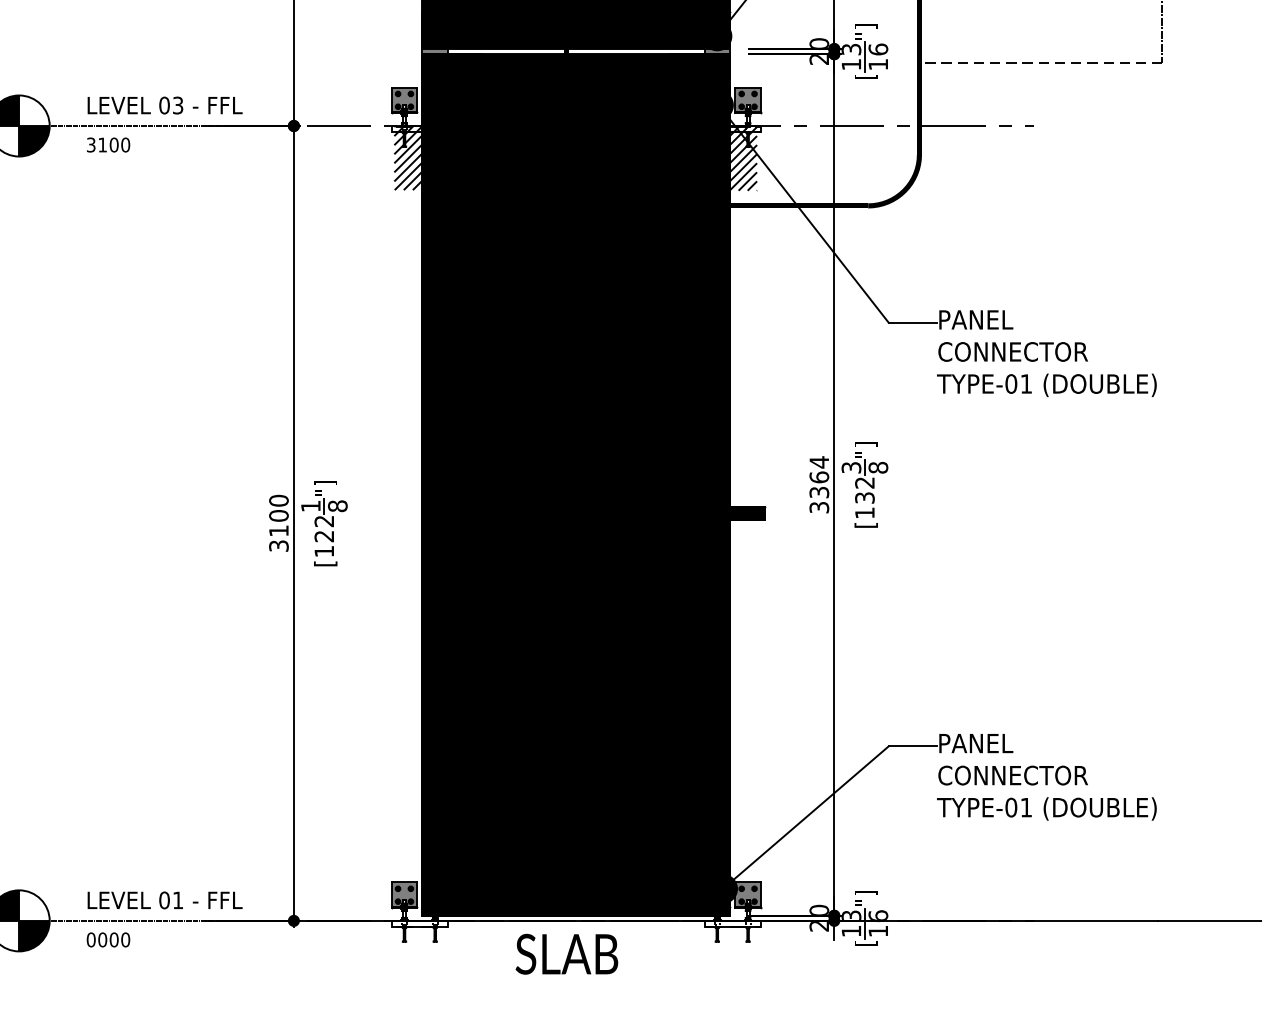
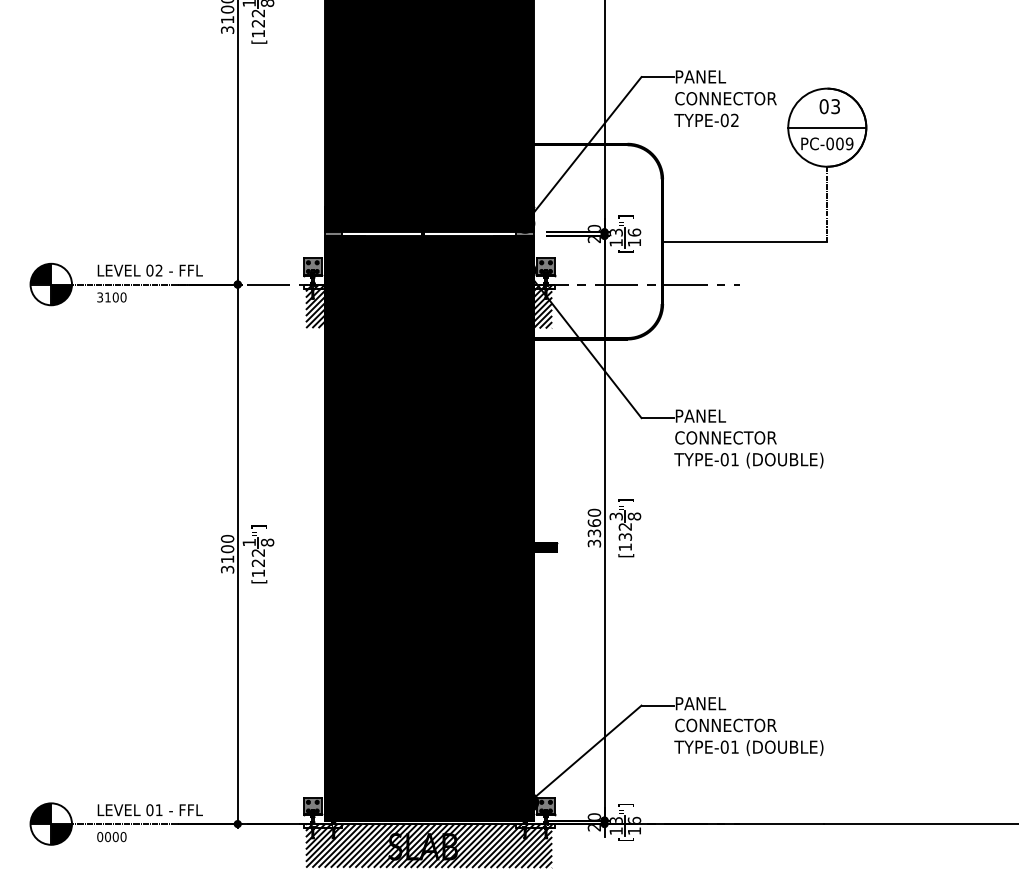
line: (1040, 62) -> (744, 241), dashed -> solid
text: (177, 105) -> (158, 270), 03 -> 02
text: (819, 461) -> (594, 512), 3364 -> 3360
hatch: (574, 953) -> (428, 846), added

